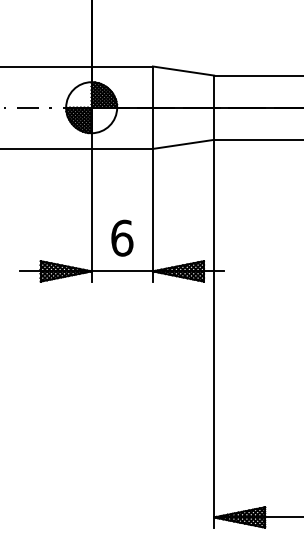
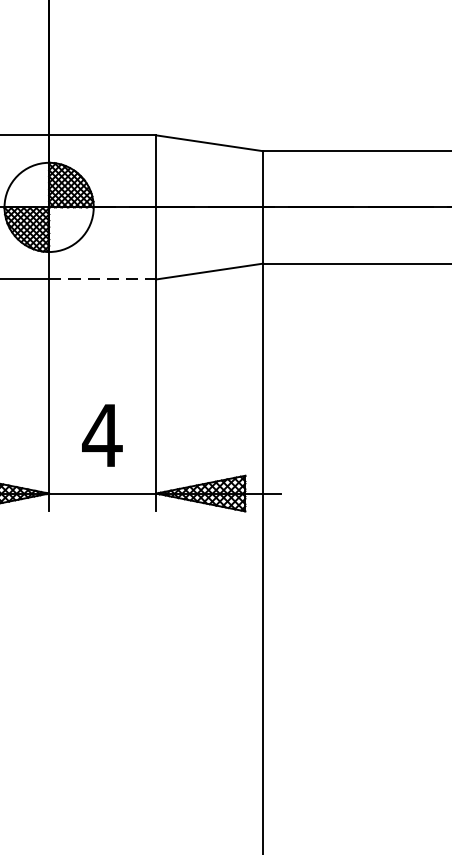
line: (122, 148) -> (103, 278), solid -> dashed
text: (121, 237) -> (101, 434), 6 -> 4

